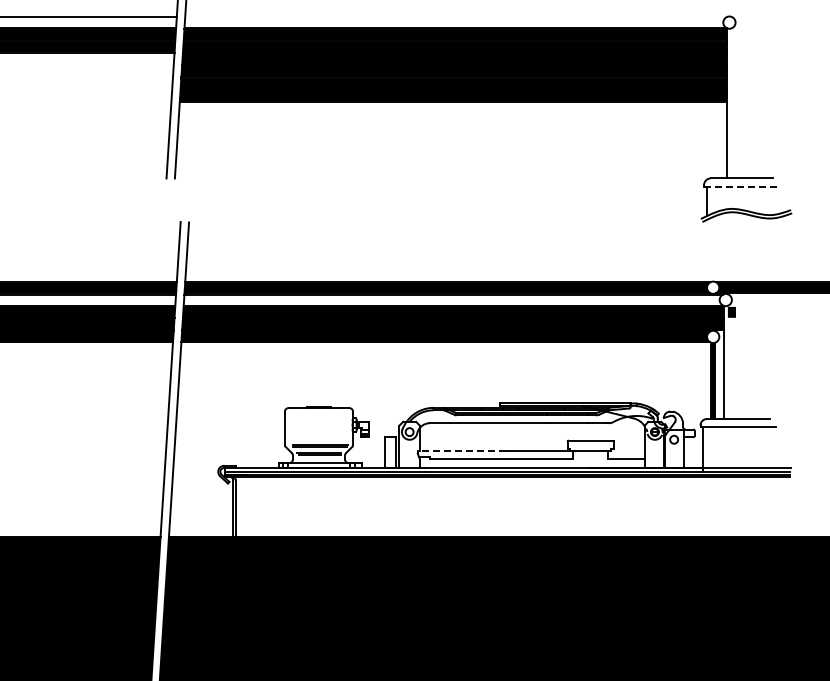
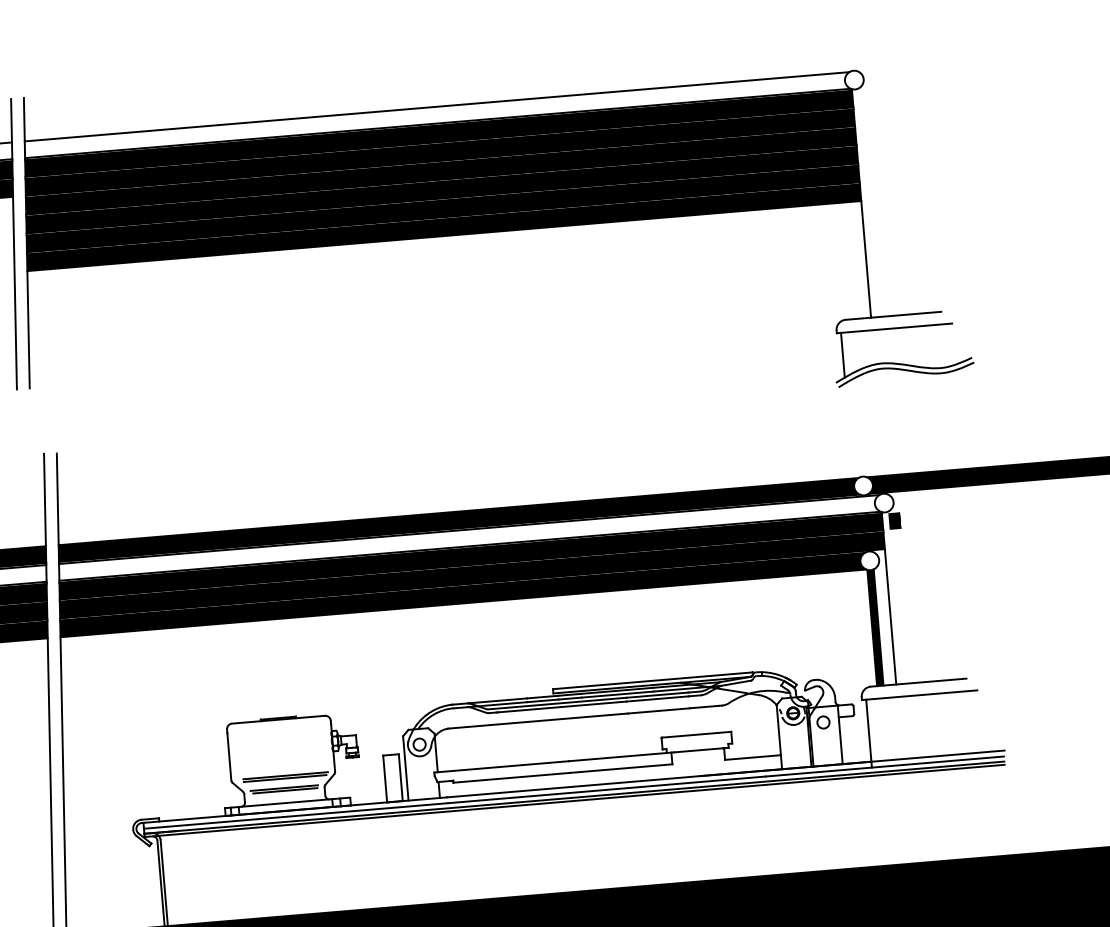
line: (455, 17) -> (436, 107), added
line: (742, 186) -> (895, 328), dashed -> solid
line: (461, 451) -> (501, 767), dashed -> solid

